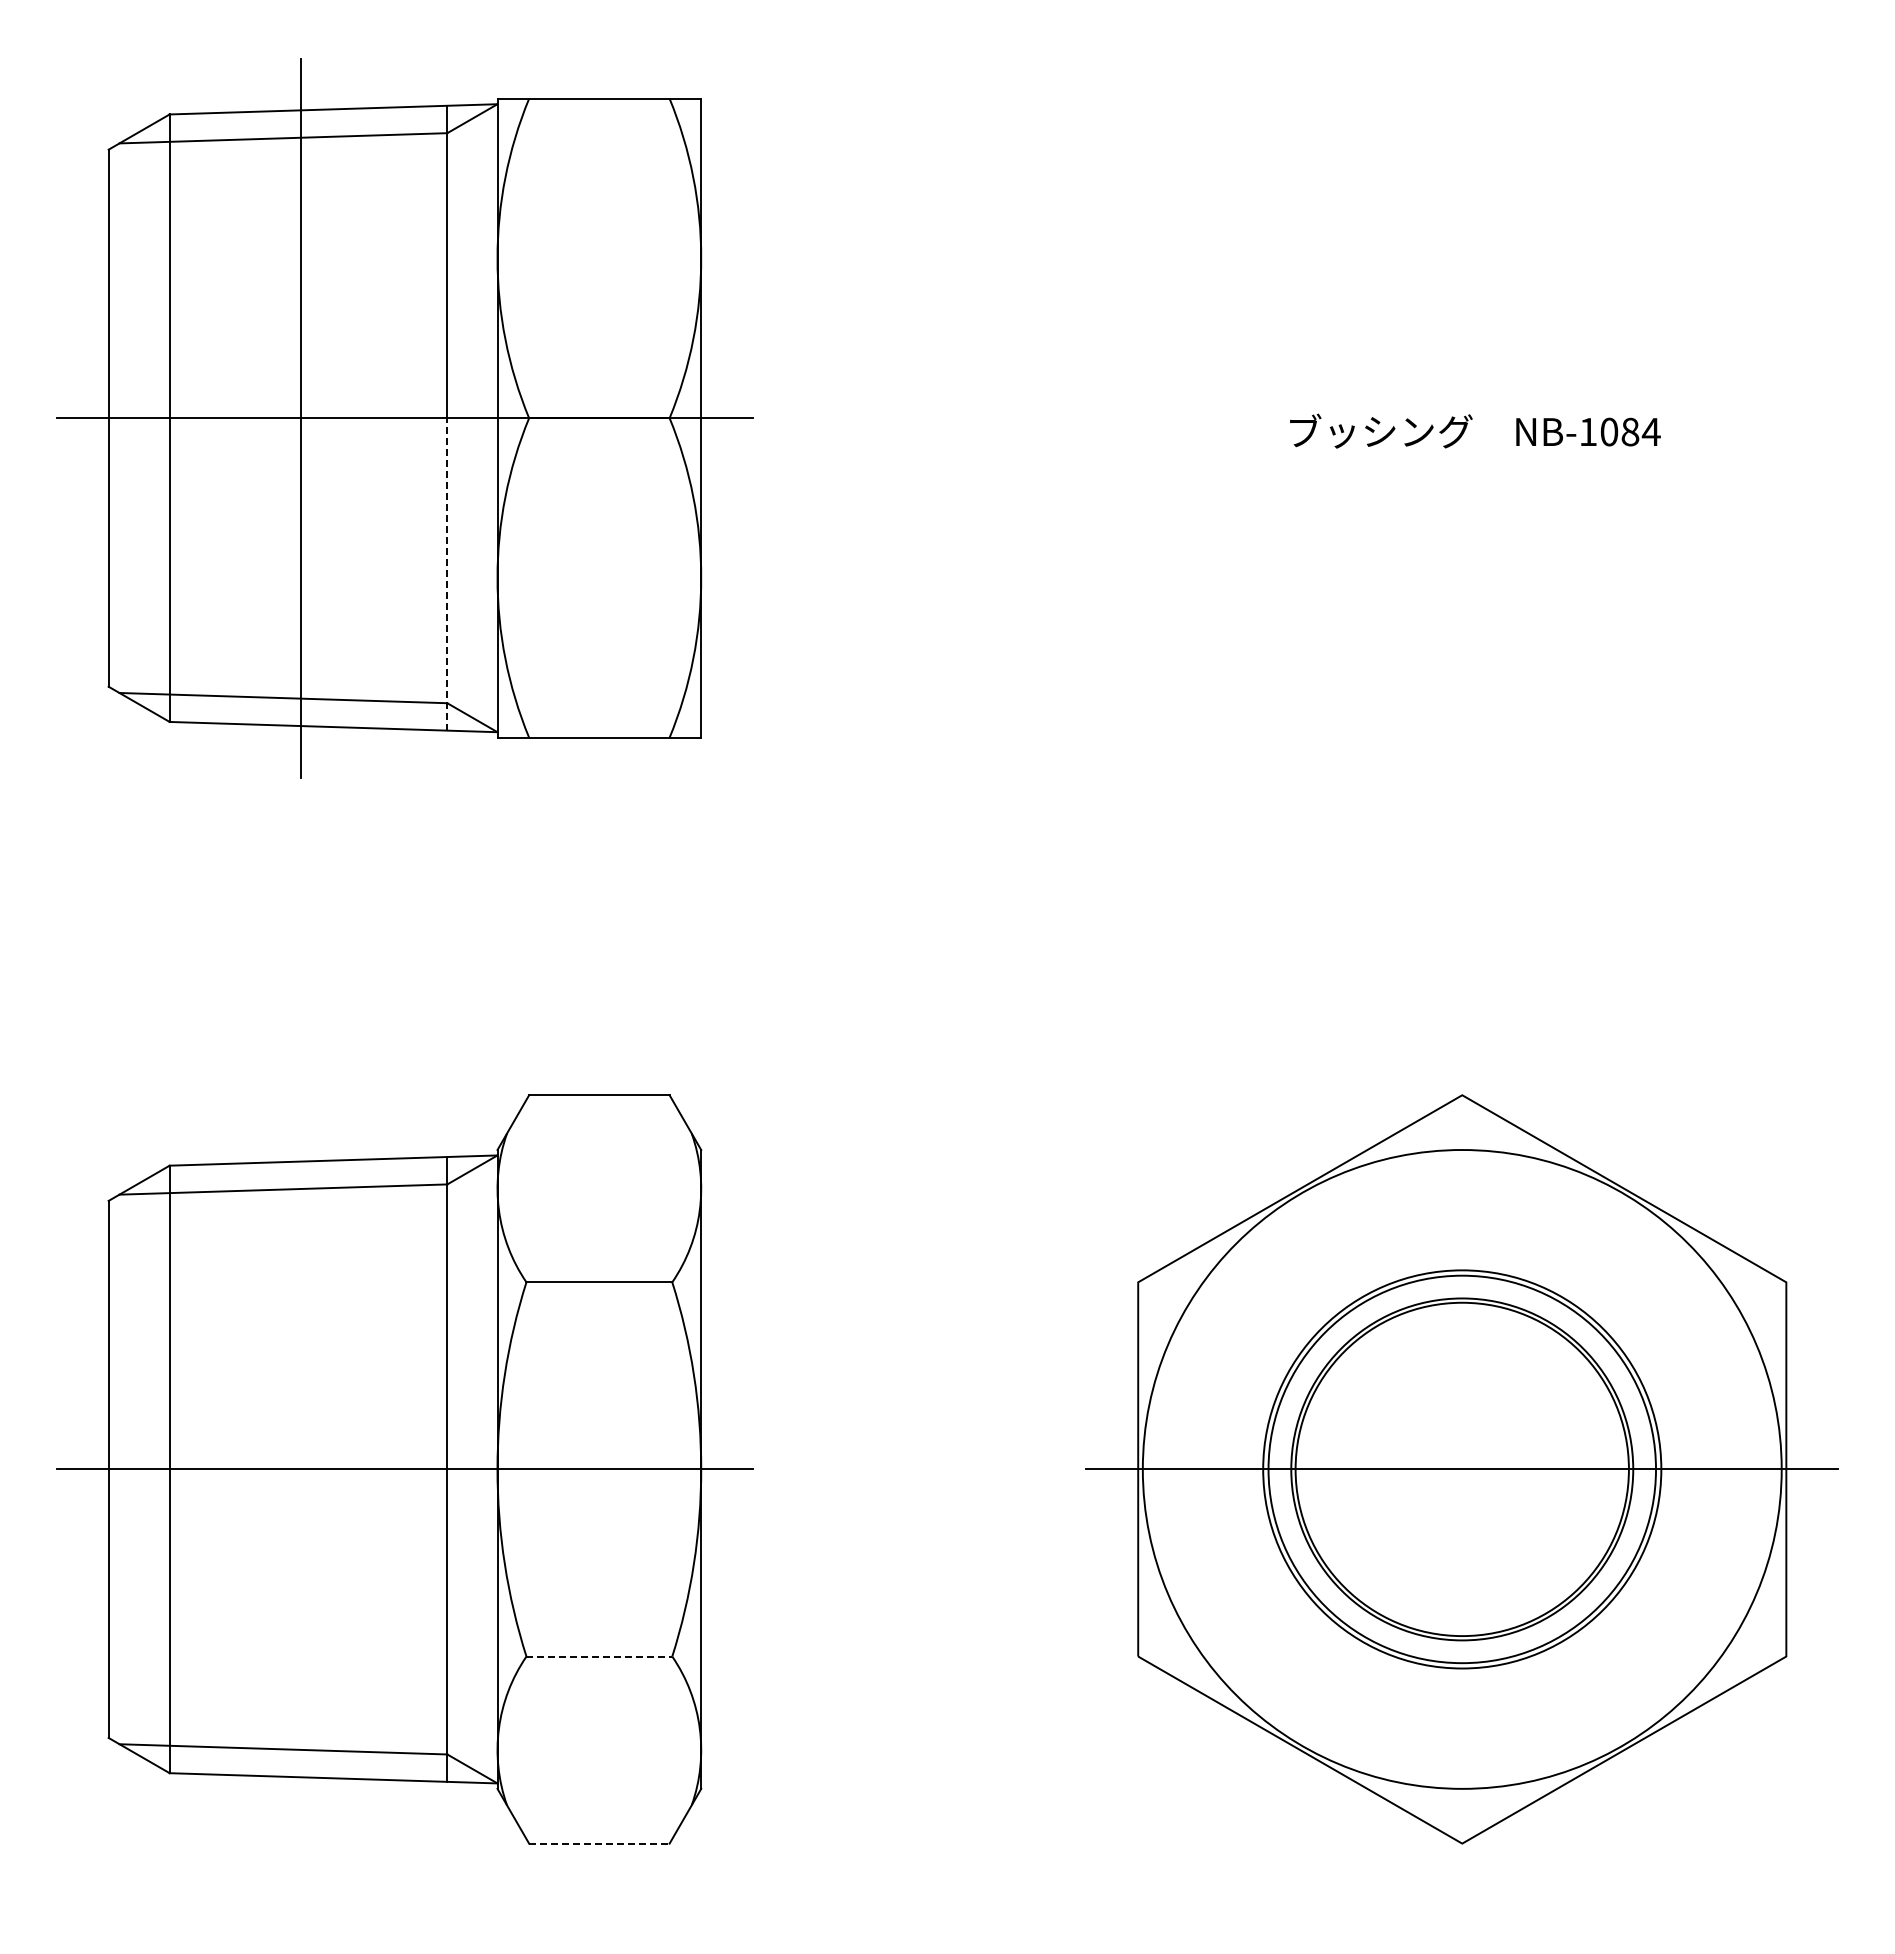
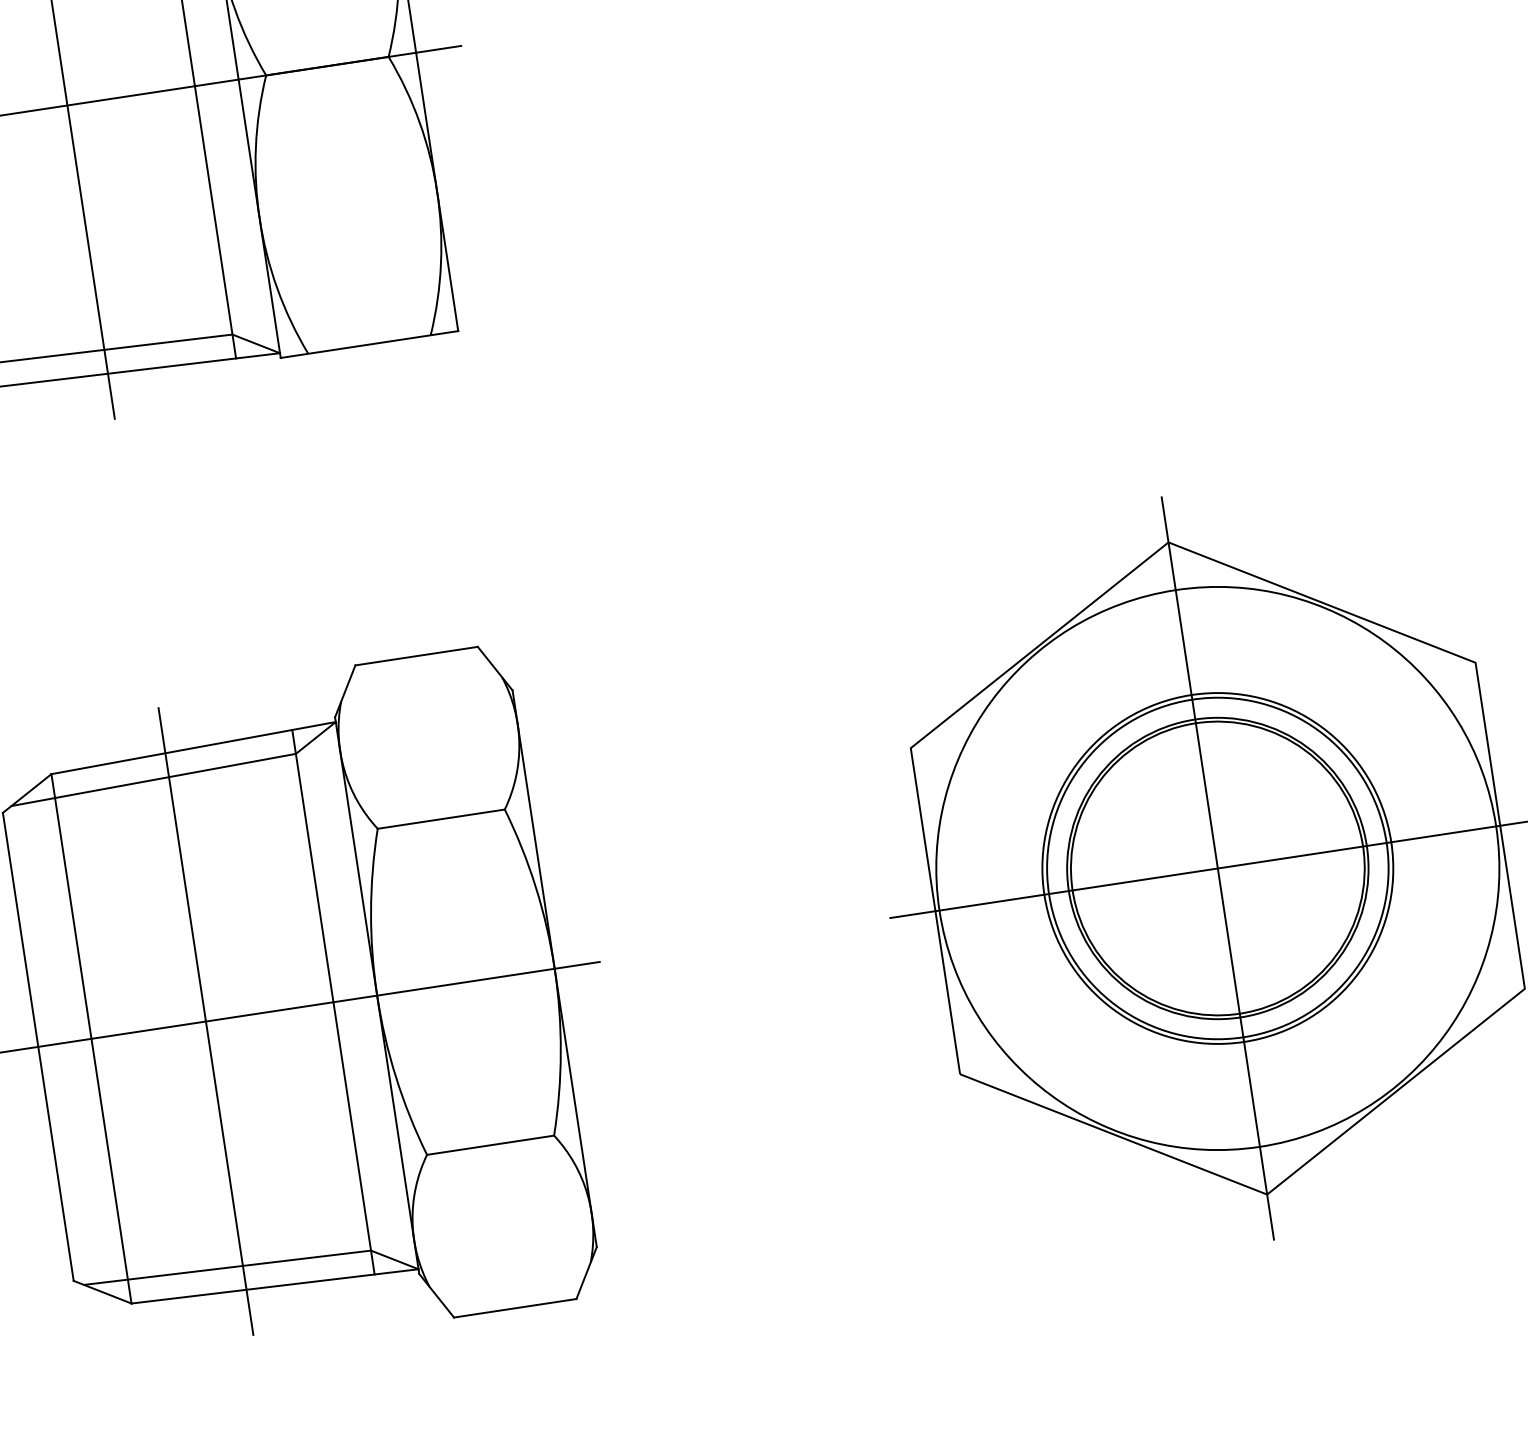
line: (447, 573) -> (215, 221), dashed -> solid
line: (301, 1469) -> (206, 1021), added
line: (1462, 1469) -> (1218, 868), added
line: (599, 1656) -> (490, 1145), dashed -> solid
line: (599, 1843) -> (515, 1308), dashed -> solid

